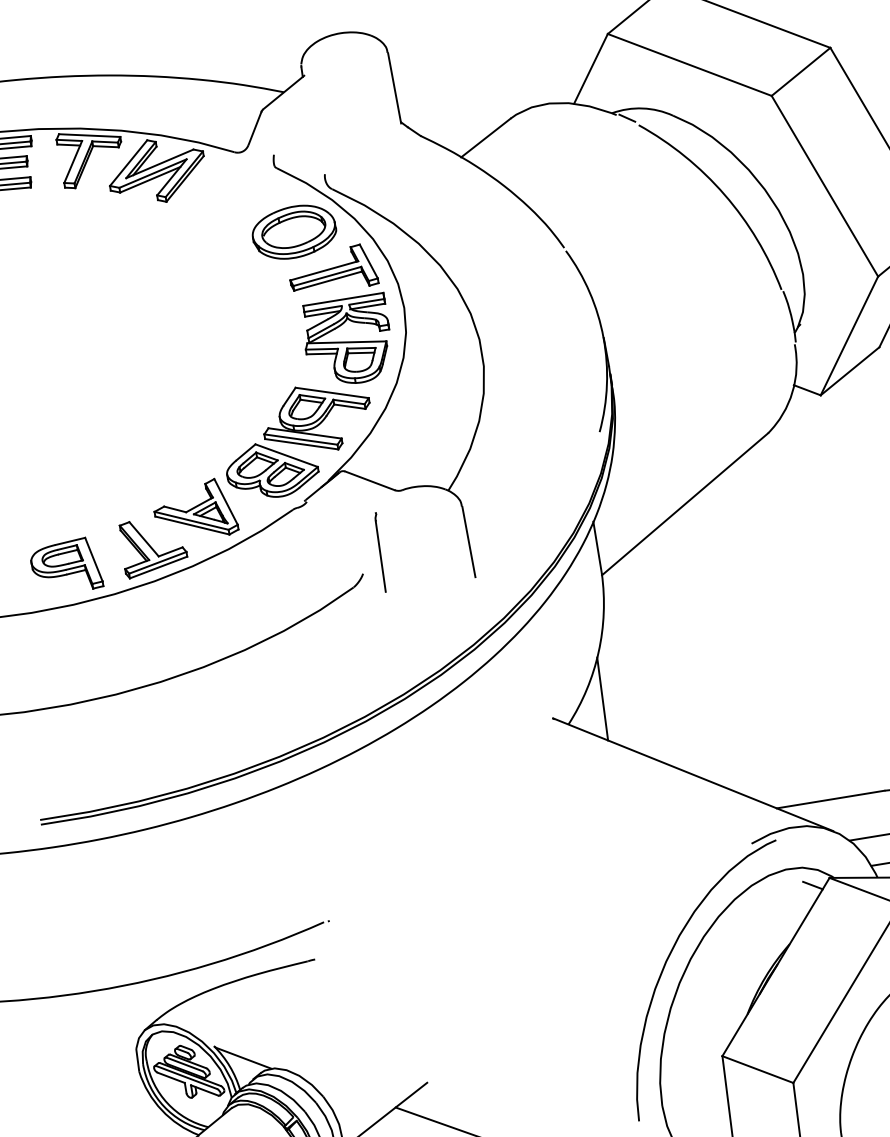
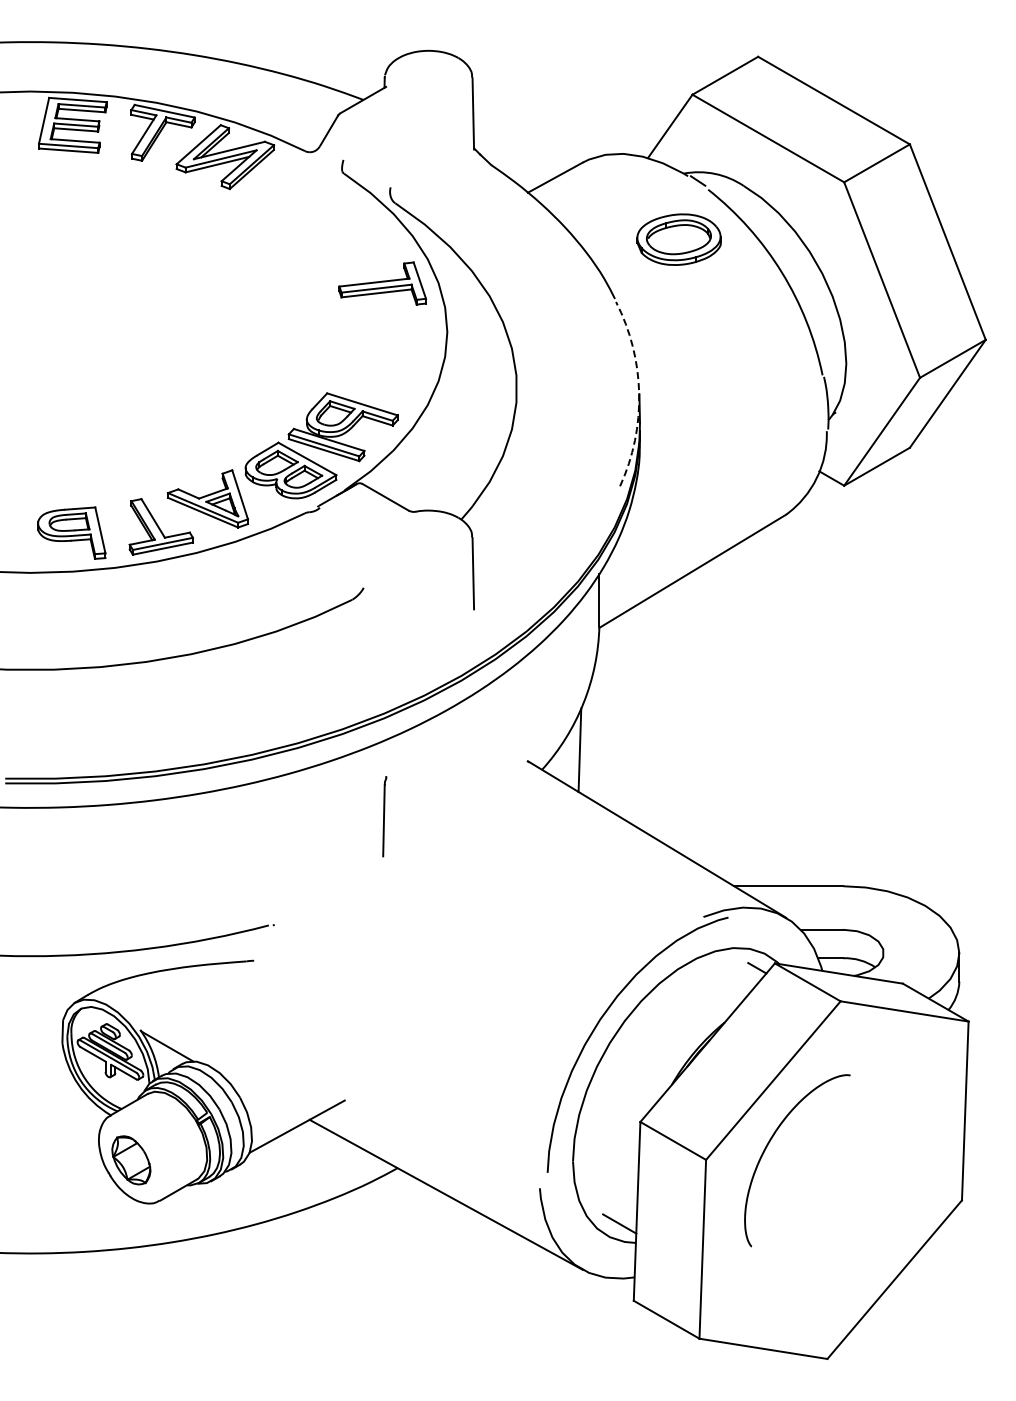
part: (293, 232) -> (678, 239), moved
arc: (603, 337) -> (639, 393), solid -> dashed
part: (347, 340) -> (386, 355), removed
part: (380, 552) -> (384, 816), moved

